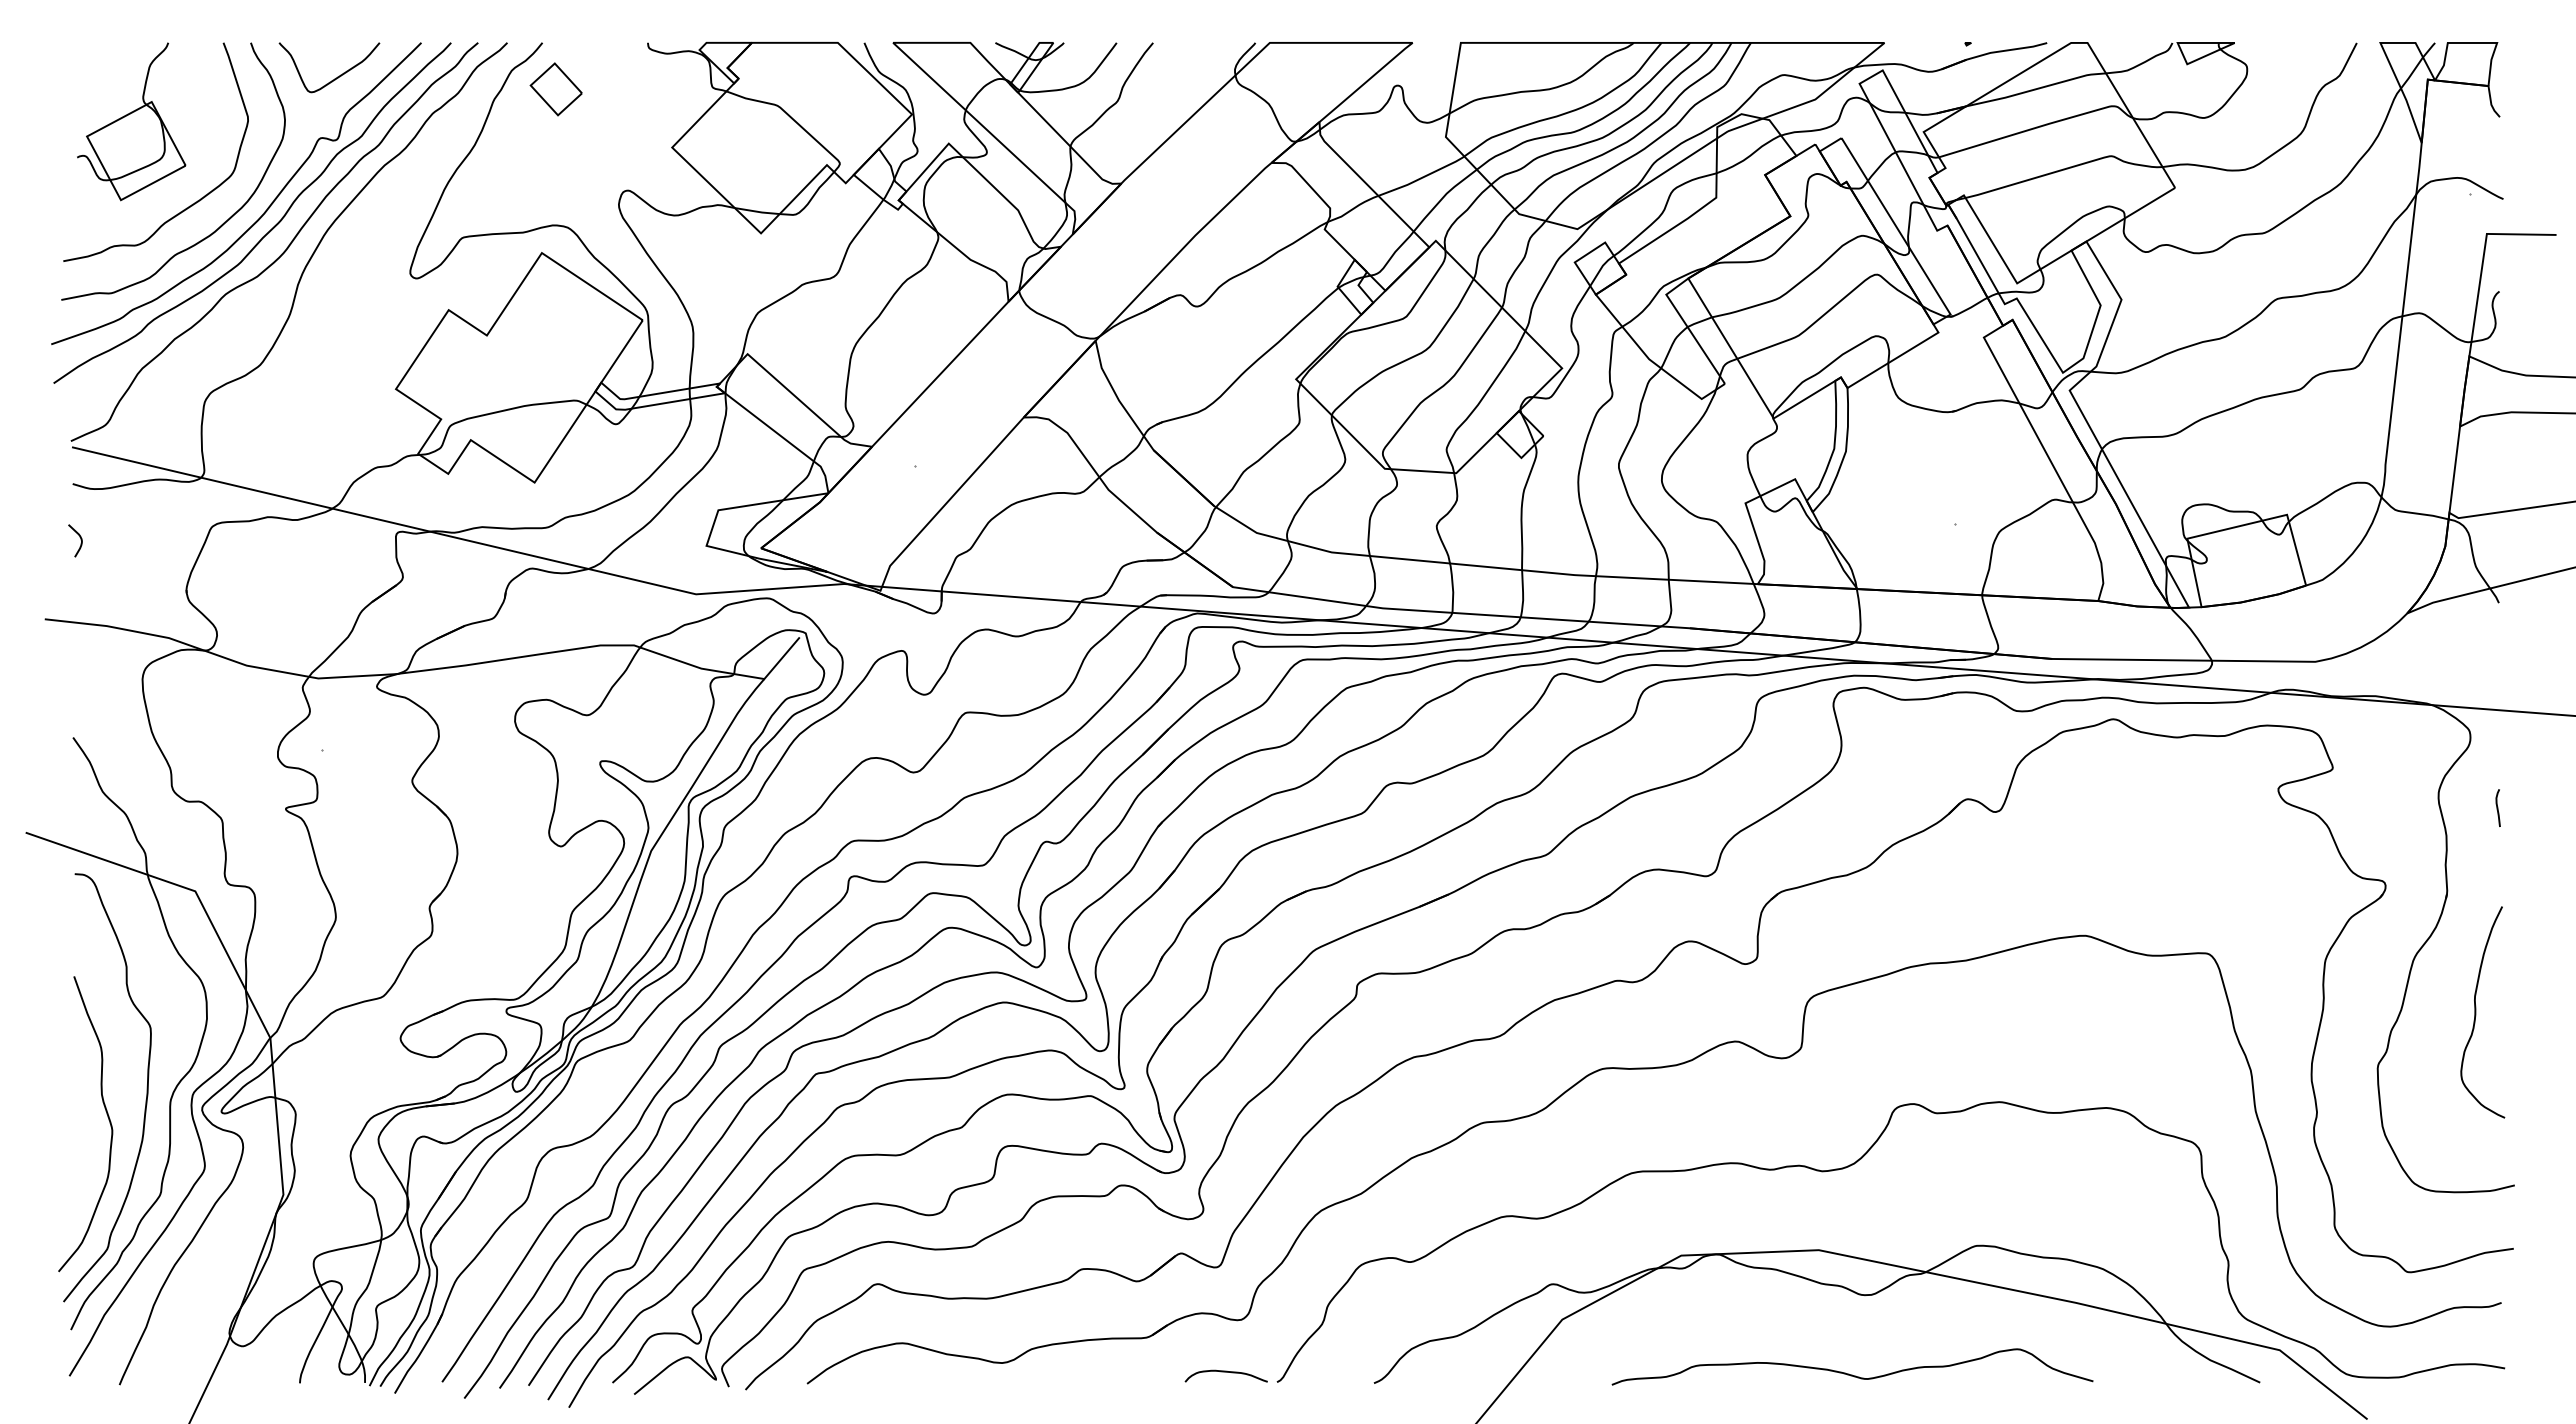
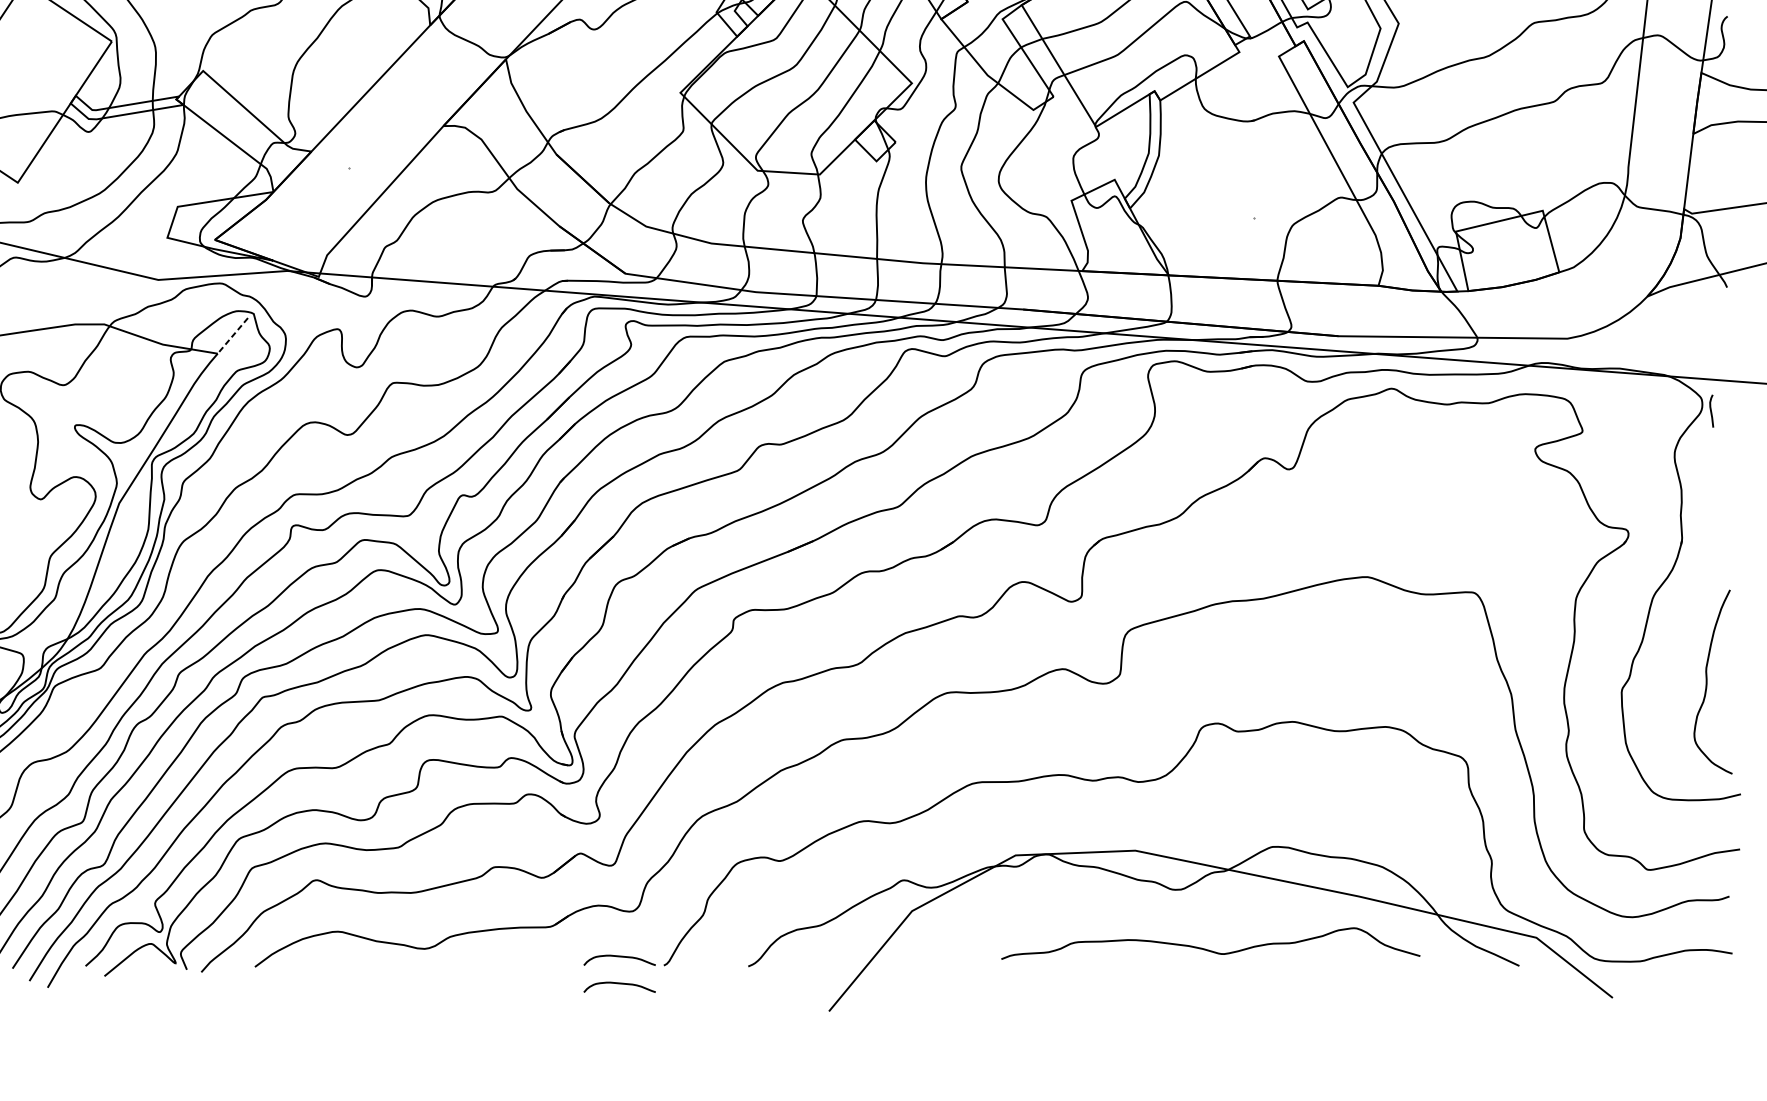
line: (781, 658) -> (232, 335), solid -> dashed
curve: (2497, 807) -> (1711, 410), moved
curve: (2476, 1012) -> (1707, 682), moved
curve: (1849, 1373) -> (1208, 949), moved
curve: (1225, 1403) -> (619, 984), added

